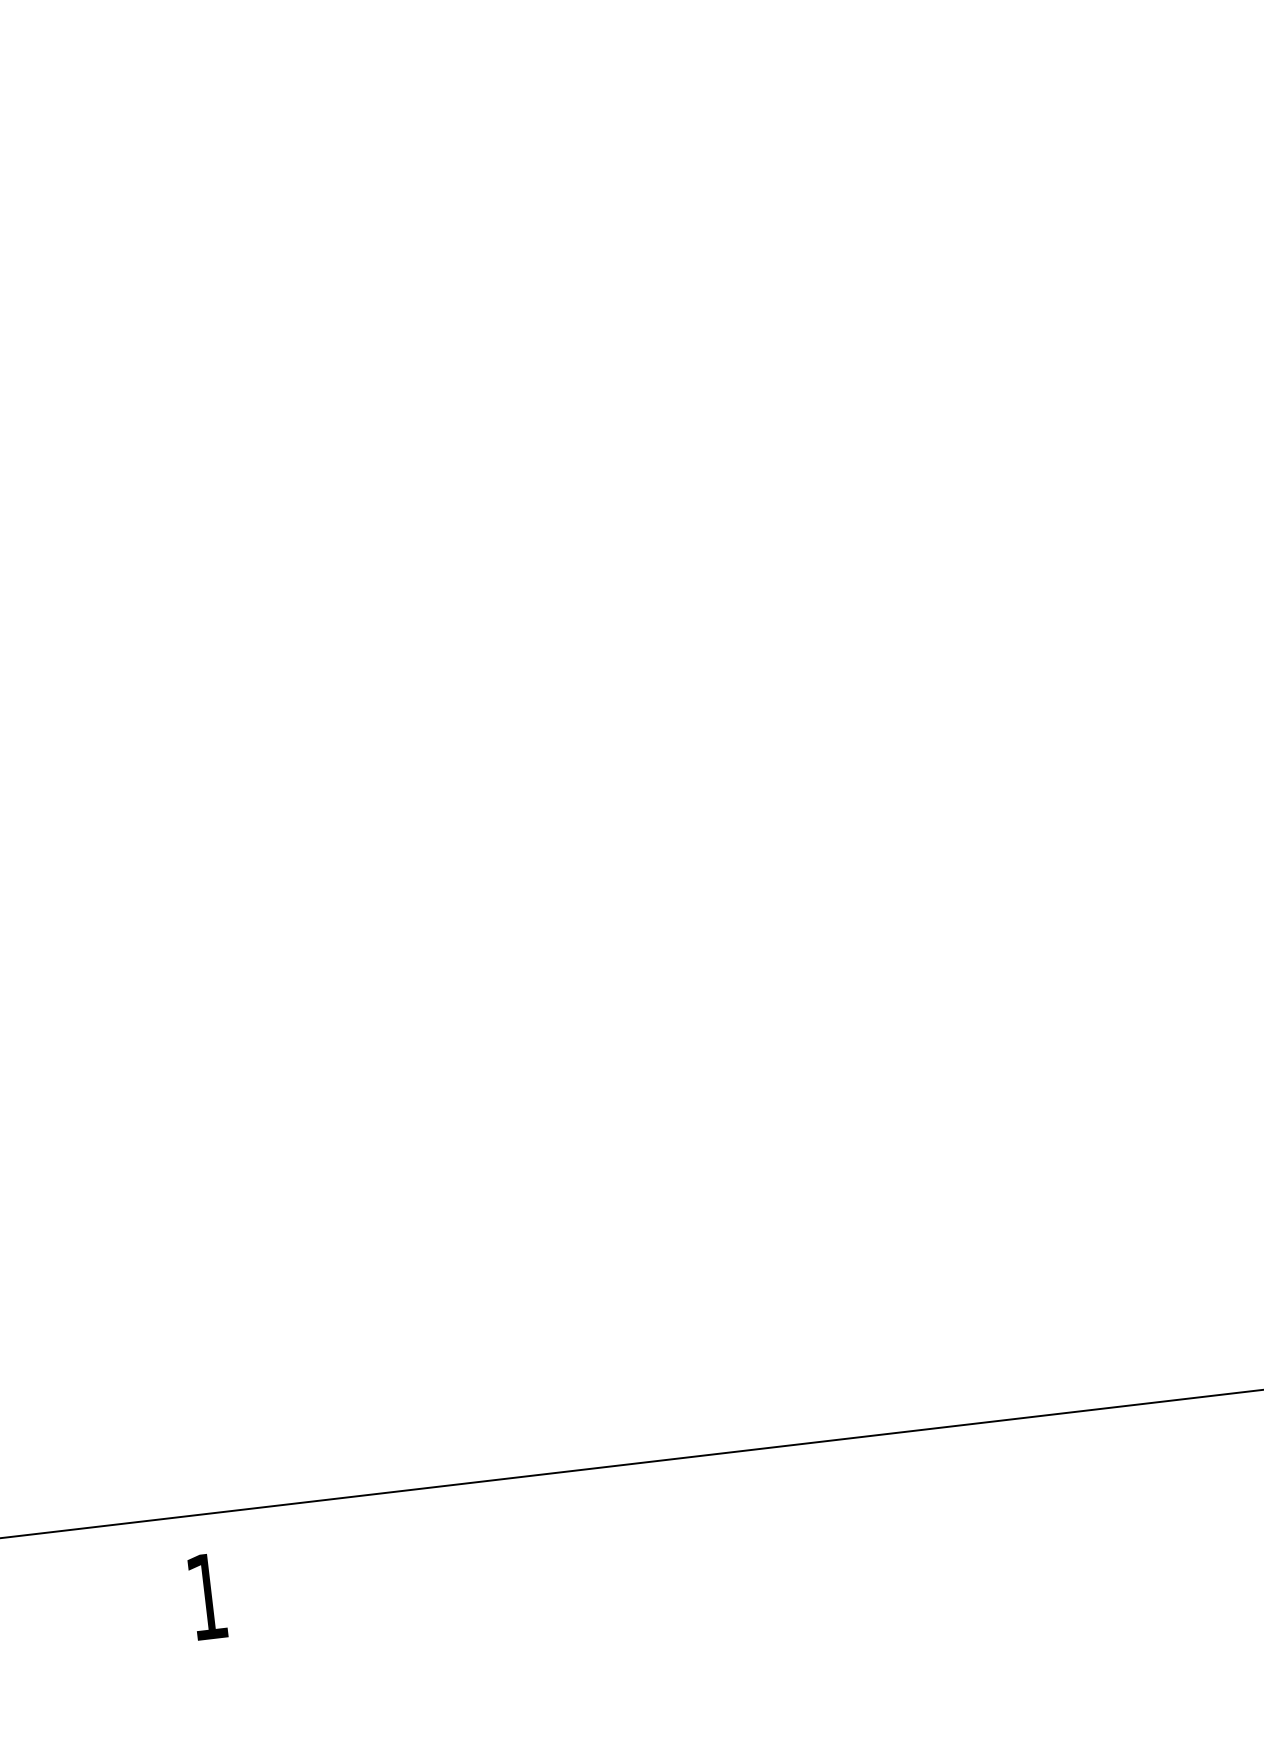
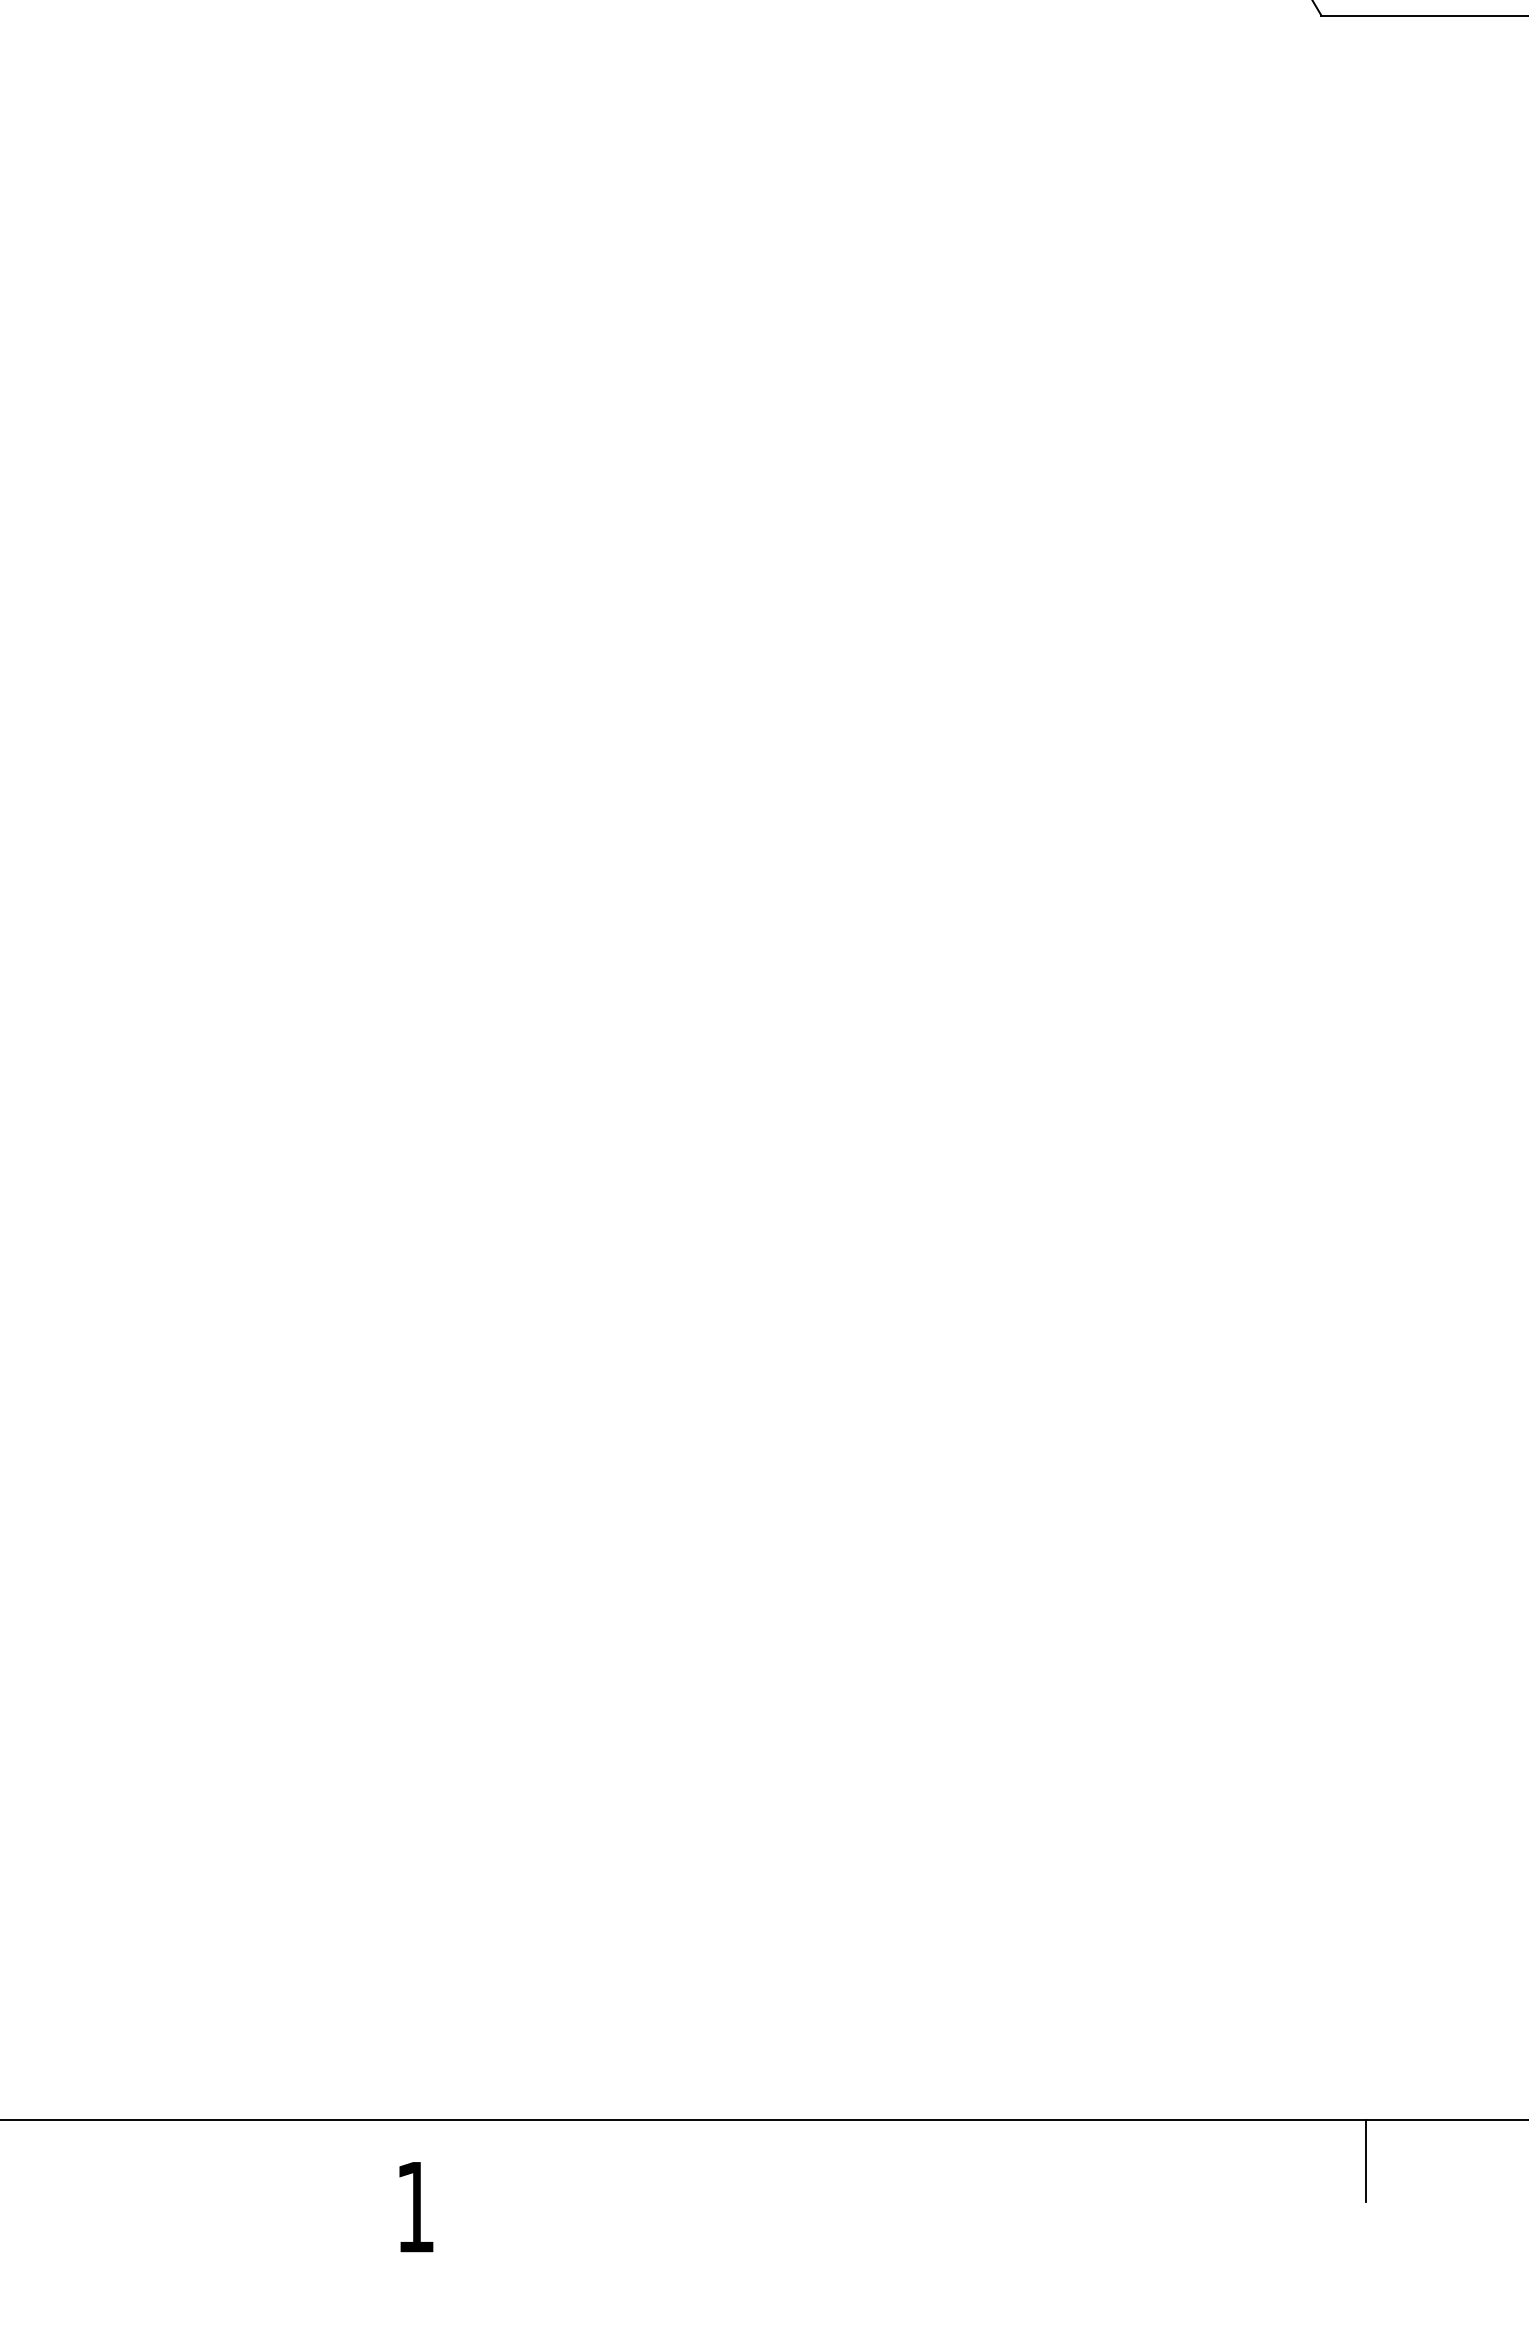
line: (1095, 1447) -> (1365, 2160), added

